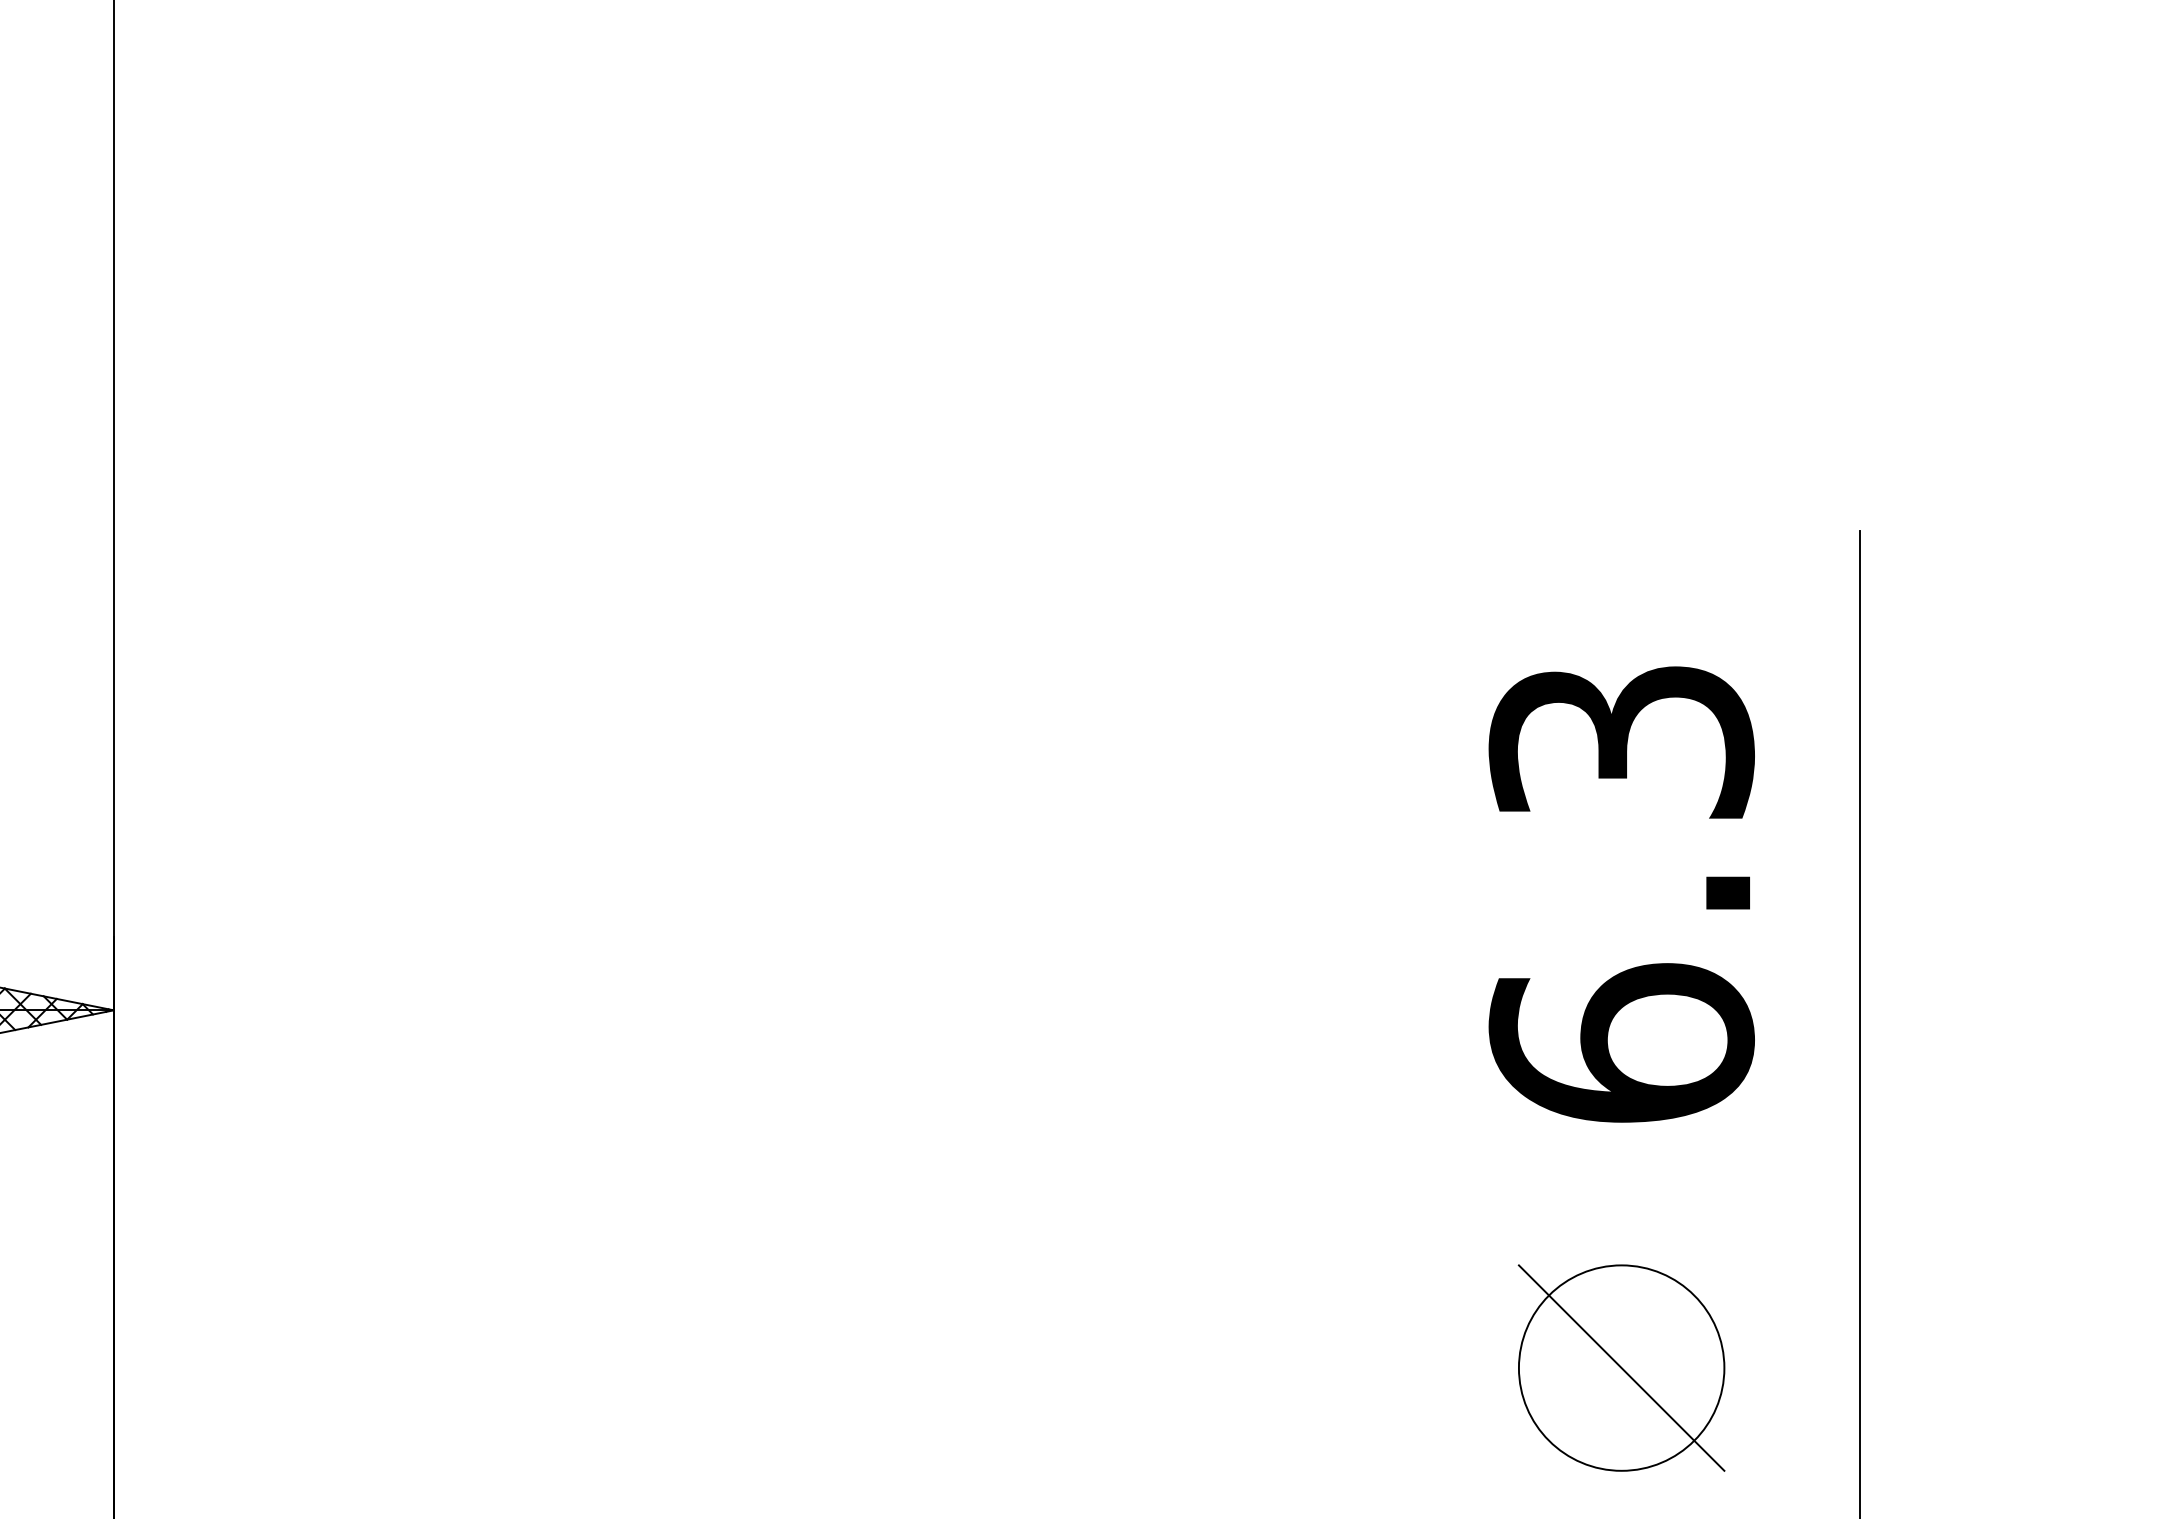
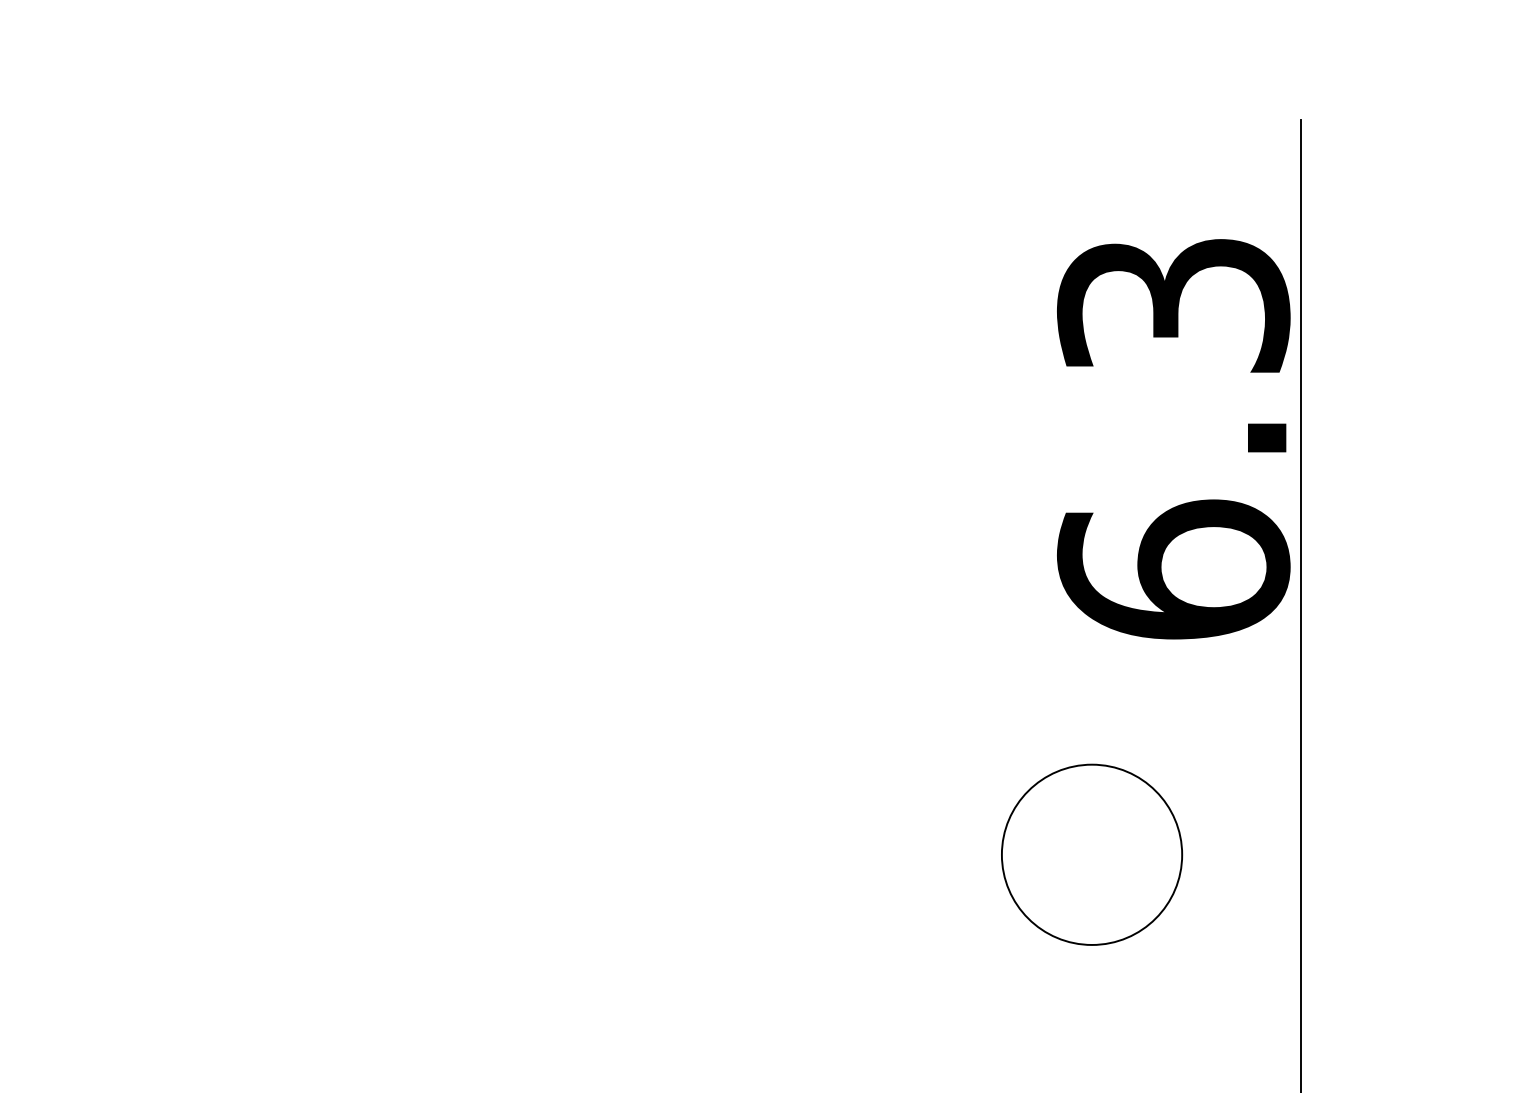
text: (1621, 894) -> (1173, 439), moved
line: (1621, 1367) -> (1091, 854), removed

